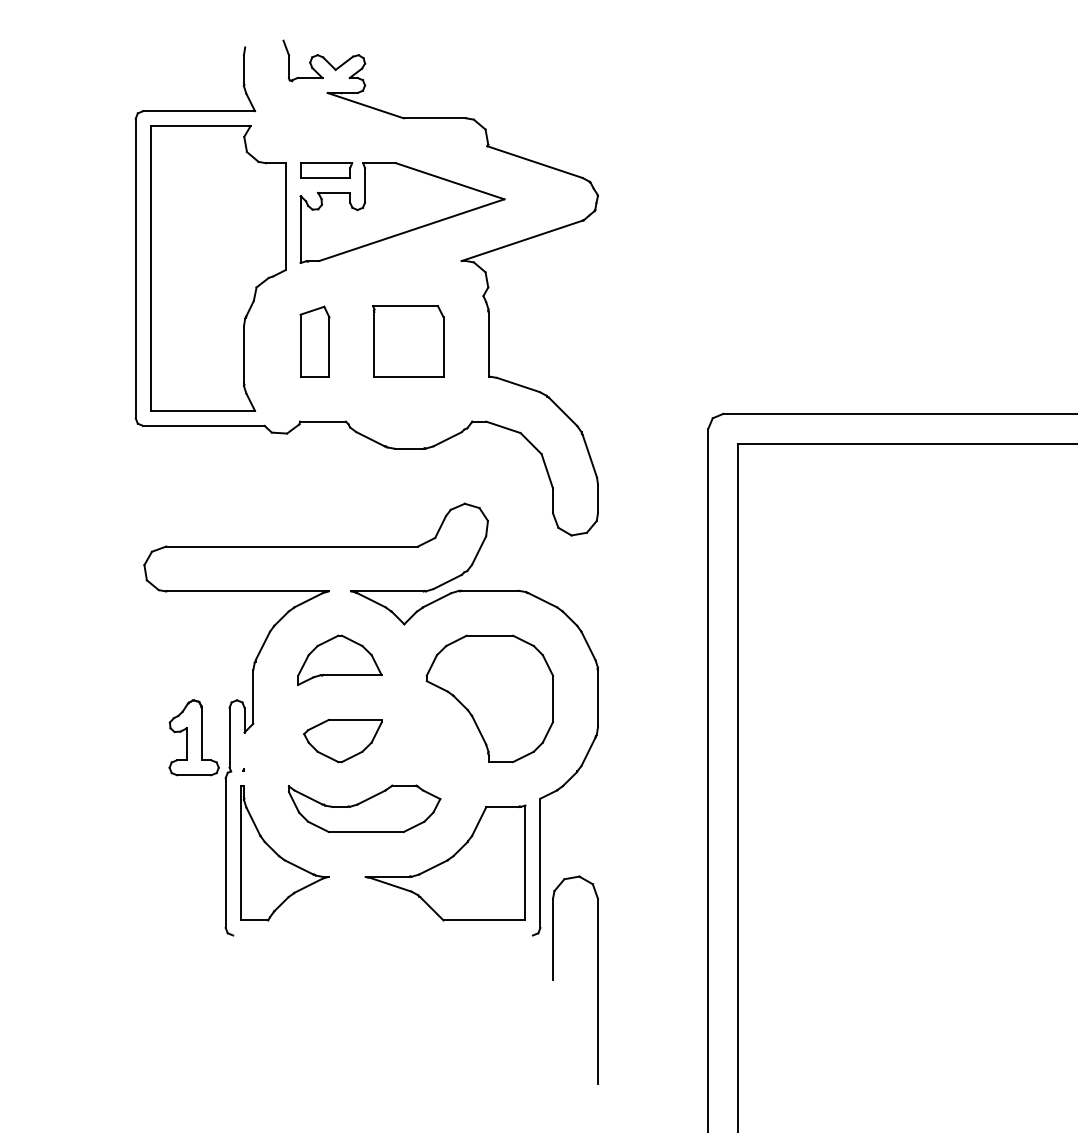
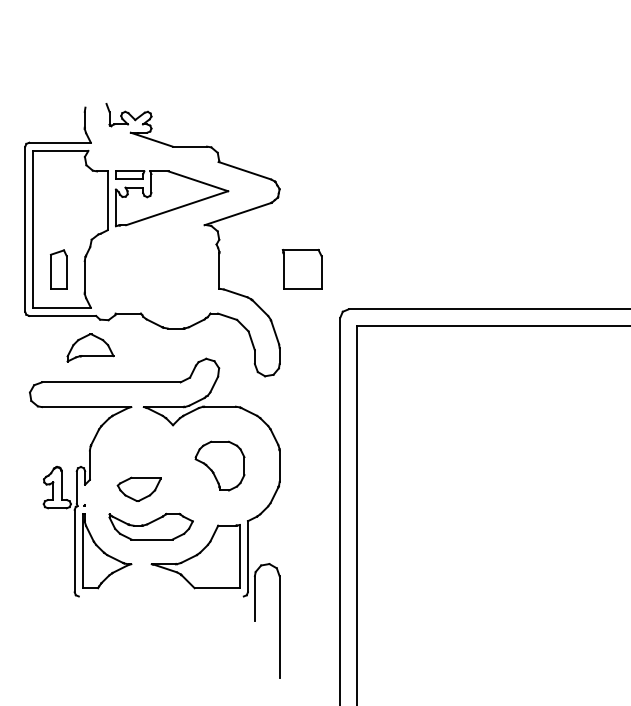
part: (314, 341) -> (58, 269), moved
part: (406, 341) -> (301, 269), moved
part: (339, 659) -> (90, 347), moved
part: (488, 697) -> (219, 465), size x0.7

